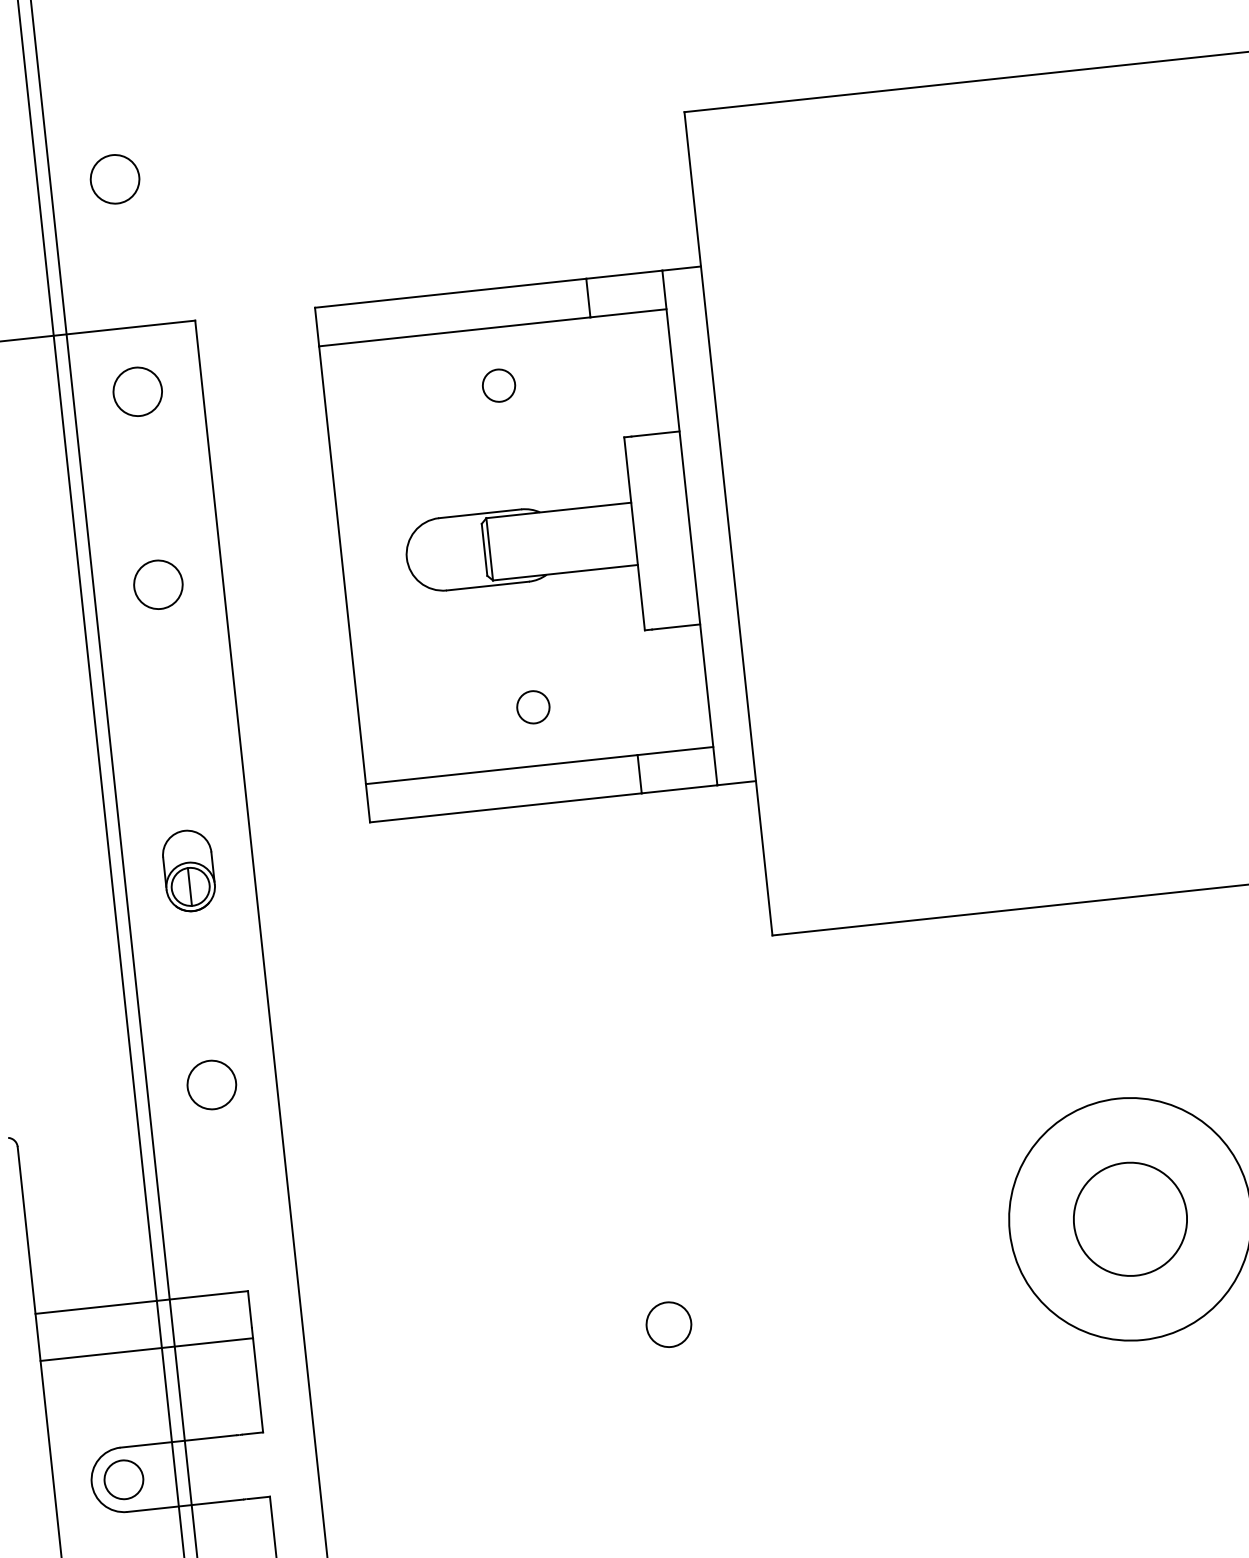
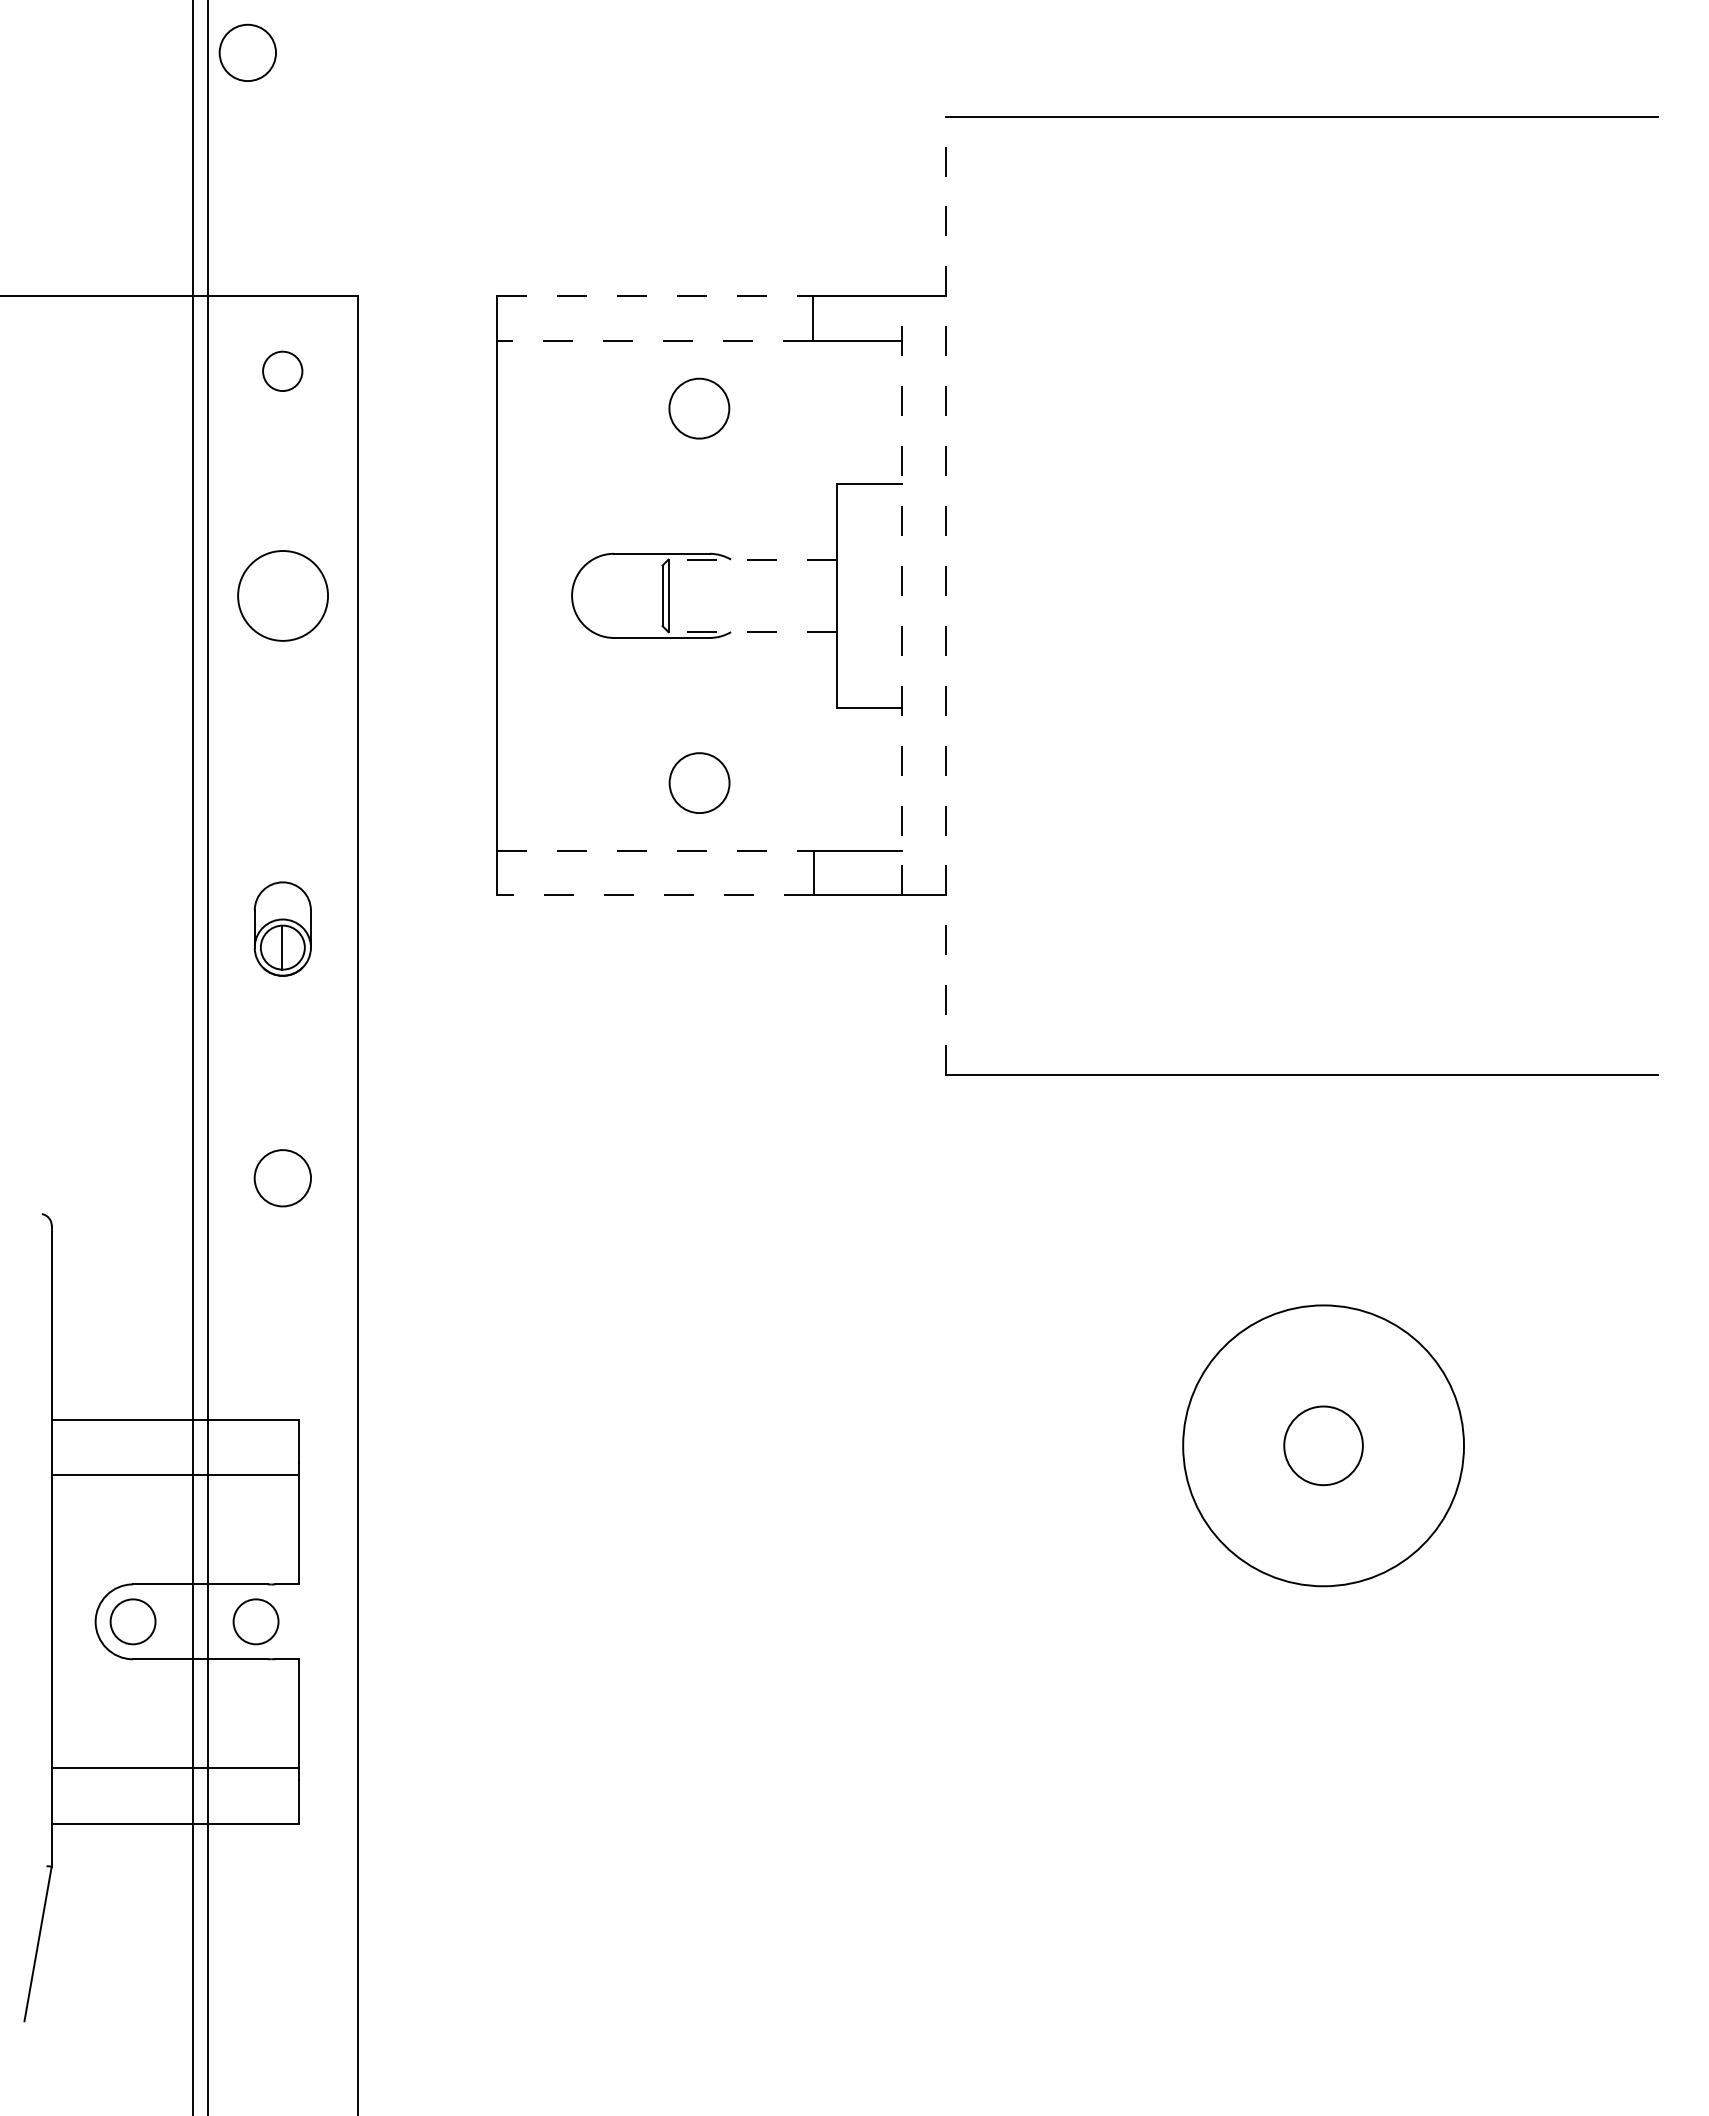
circle: (114, 178) -> (247, 52), moved
line: (451, 293) -> (655, 296), solid -> dashed
line: (455, 332) -> (655, 341), solid -> dashed
circle: (499, 385) -> (699, 408), size x1.6
circle: (137, 392) -> (282, 371), size x0.7
line: (558, 510) -> (752, 559), solid -> dashed
line: (728, 523) -> (946, 595), solid -> dashed
line: (689, 527) -> (901, 595), solid -> dashed
line: (565, 573) -> (752, 632), solid -> dashed
circle: (158, 584) -> (282, 595), size x1.6
circle: (532, 706) -> (698, 782), size x1.6
line: (501, 769) -> (655, 850), solid -> dashed
line: (505, 807) -> (654, 895), solid -> dashed
circle: (1130, 1219) -> (1323, 1445), size x0.6
circle: (669, 1324) -> (779, 1510), removed
circle: (229, 1468) -> (255, 1621), added

